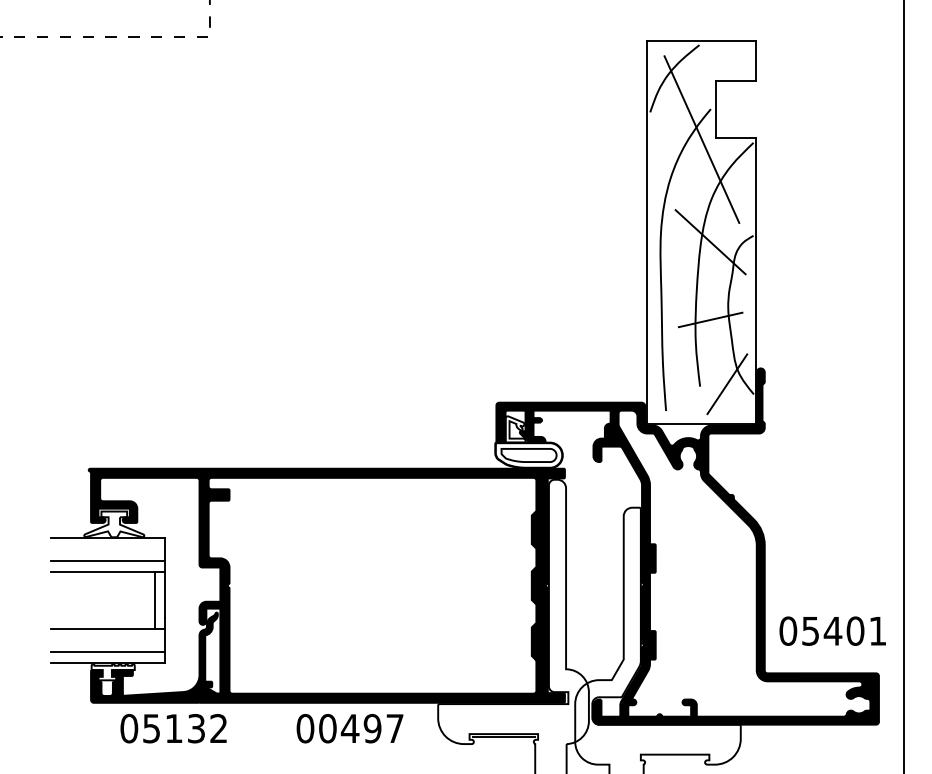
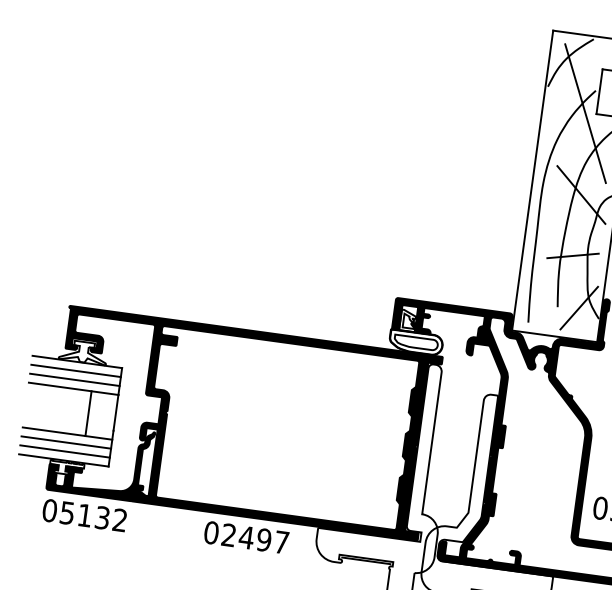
line: (108, 549) -> (76, 371), added
line: (155, 600) -> (88, 413), moved
line: (108, 640) -> (66, 442), added
text: (173, 728) -> (84, 515), moved
text: (327, 728) -> (228, 535), 00497 -> 02497

